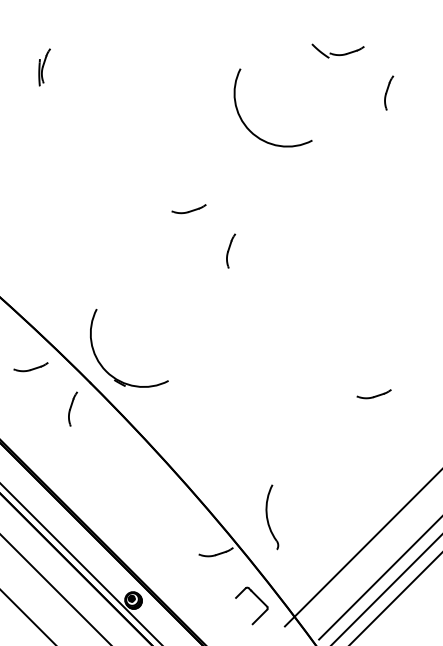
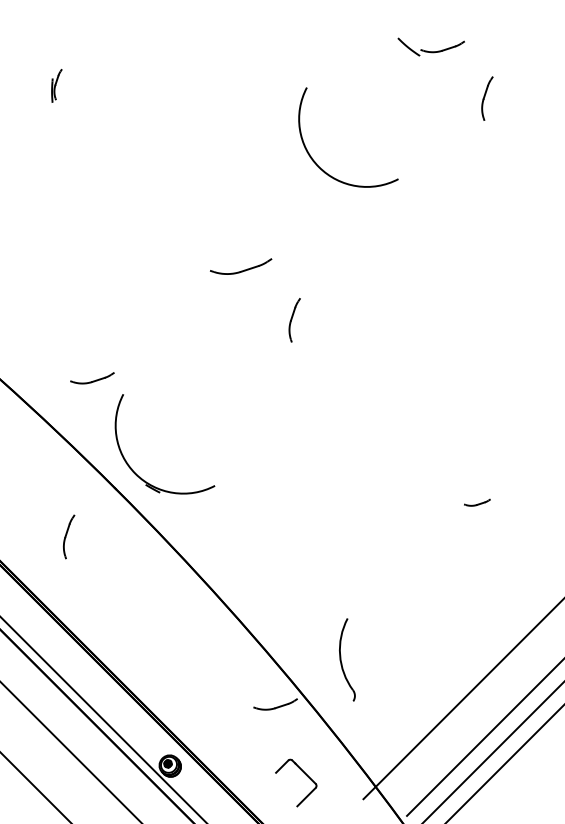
part: (337, 50) -> (430, 46), moved
part: (44, 67) -> (56, 85), size x0.7
part: (389, 92) -> (487, 98), moved
part: (188, 208) -> (240, 266), size x1.4
part: (31, 367) -> (92, 378), moved
part: (374, 393) -> (477, 502), size x0.6
part: (73, 408) -> (69, 536), moved
part: (258, 599) -> (304, 774), moved

